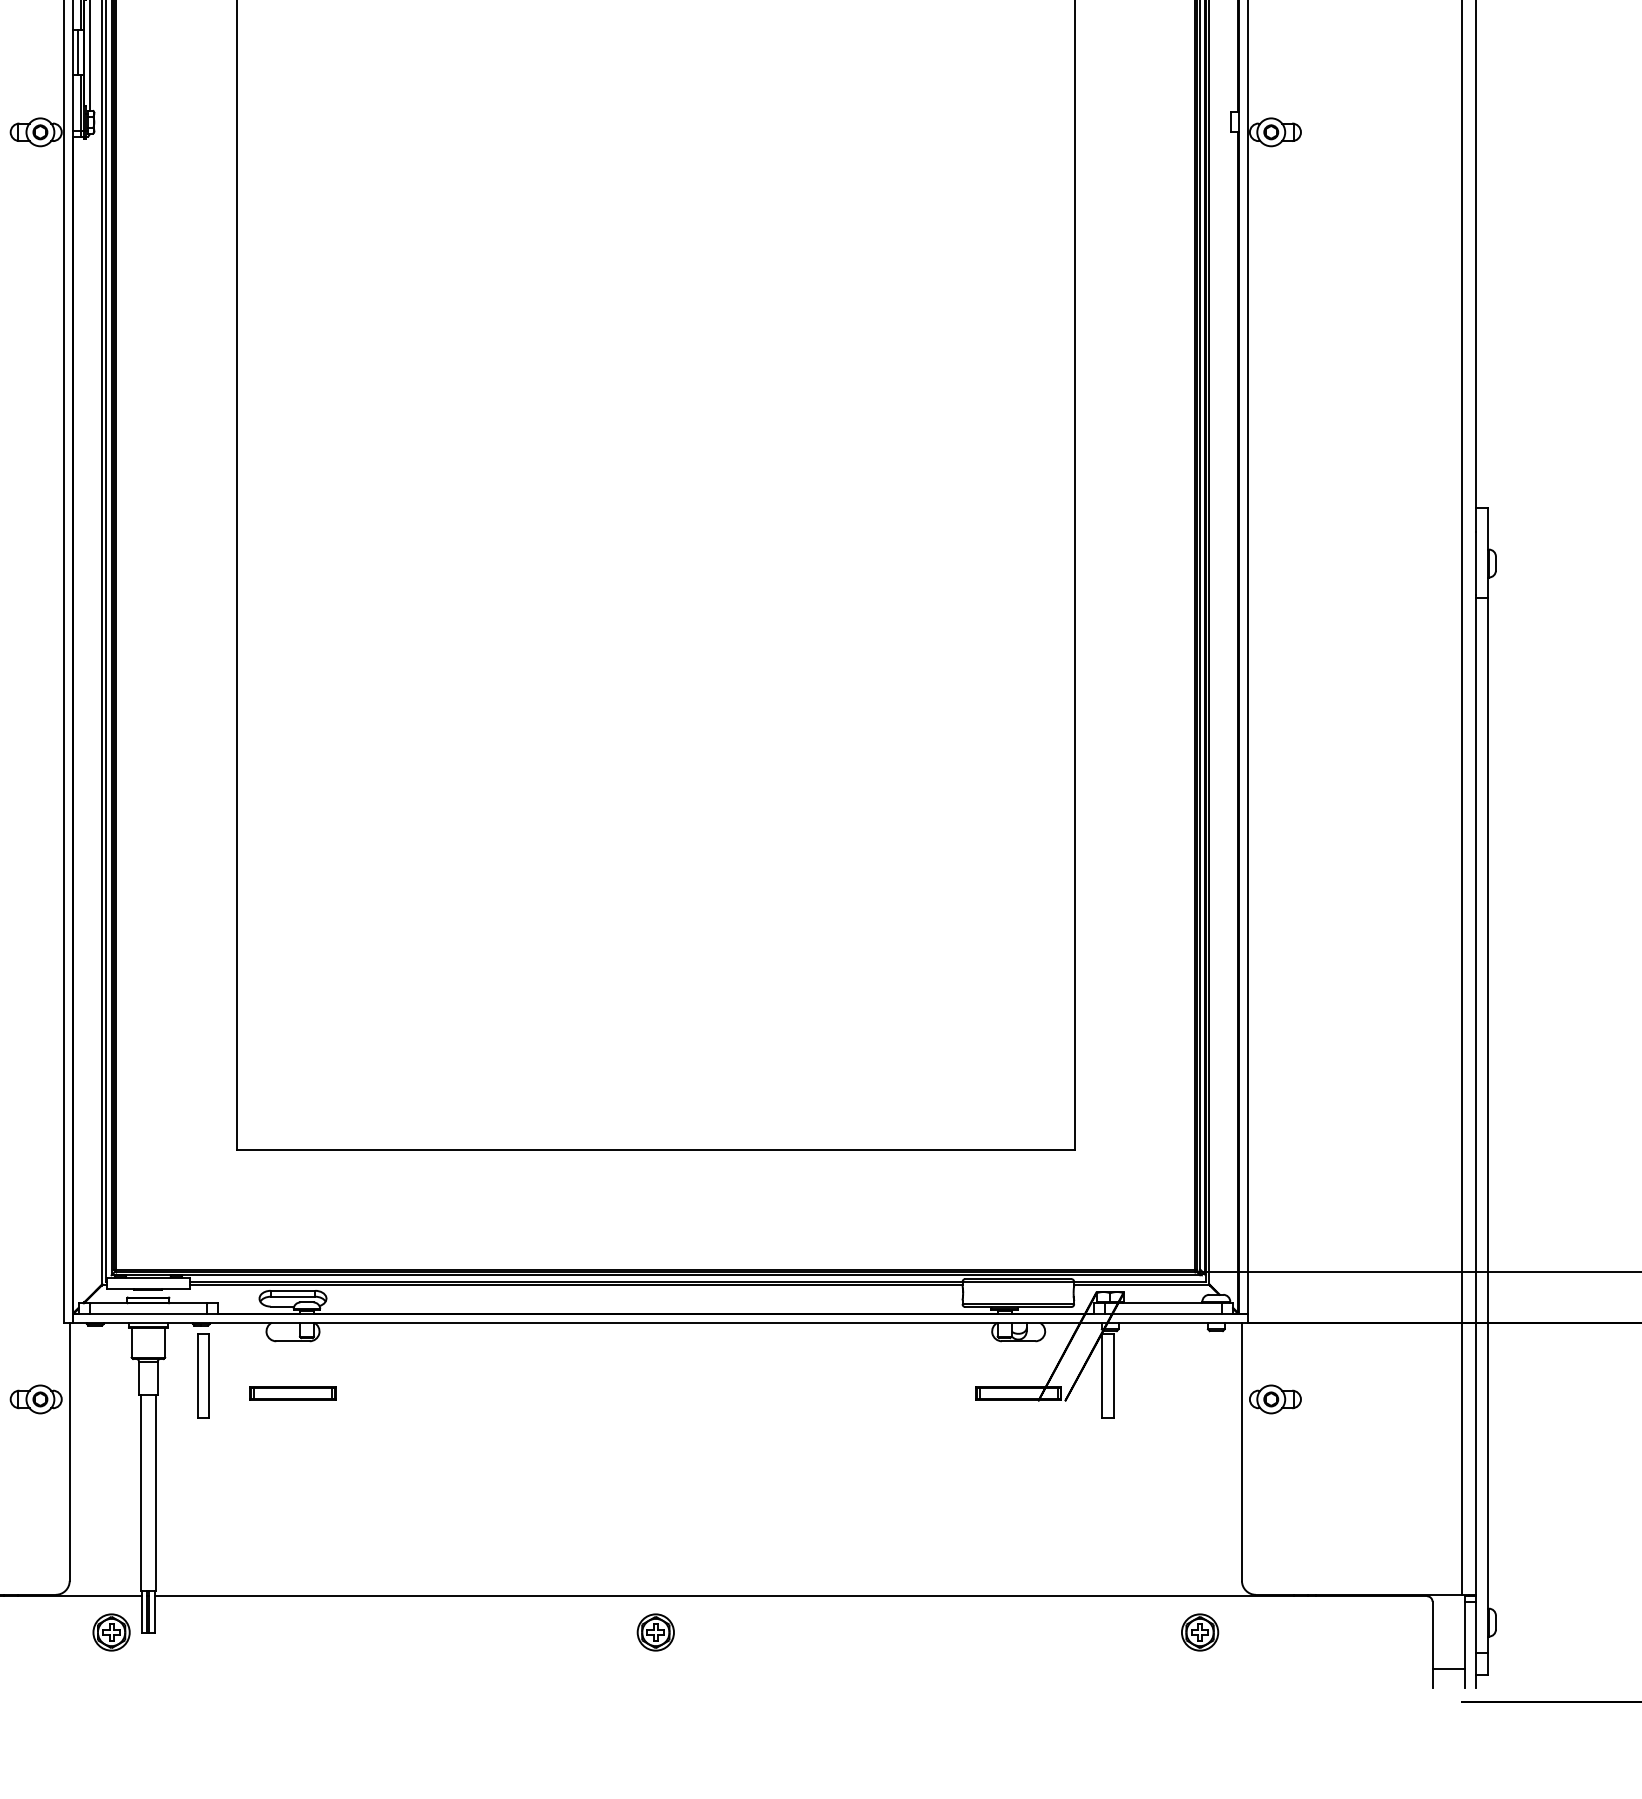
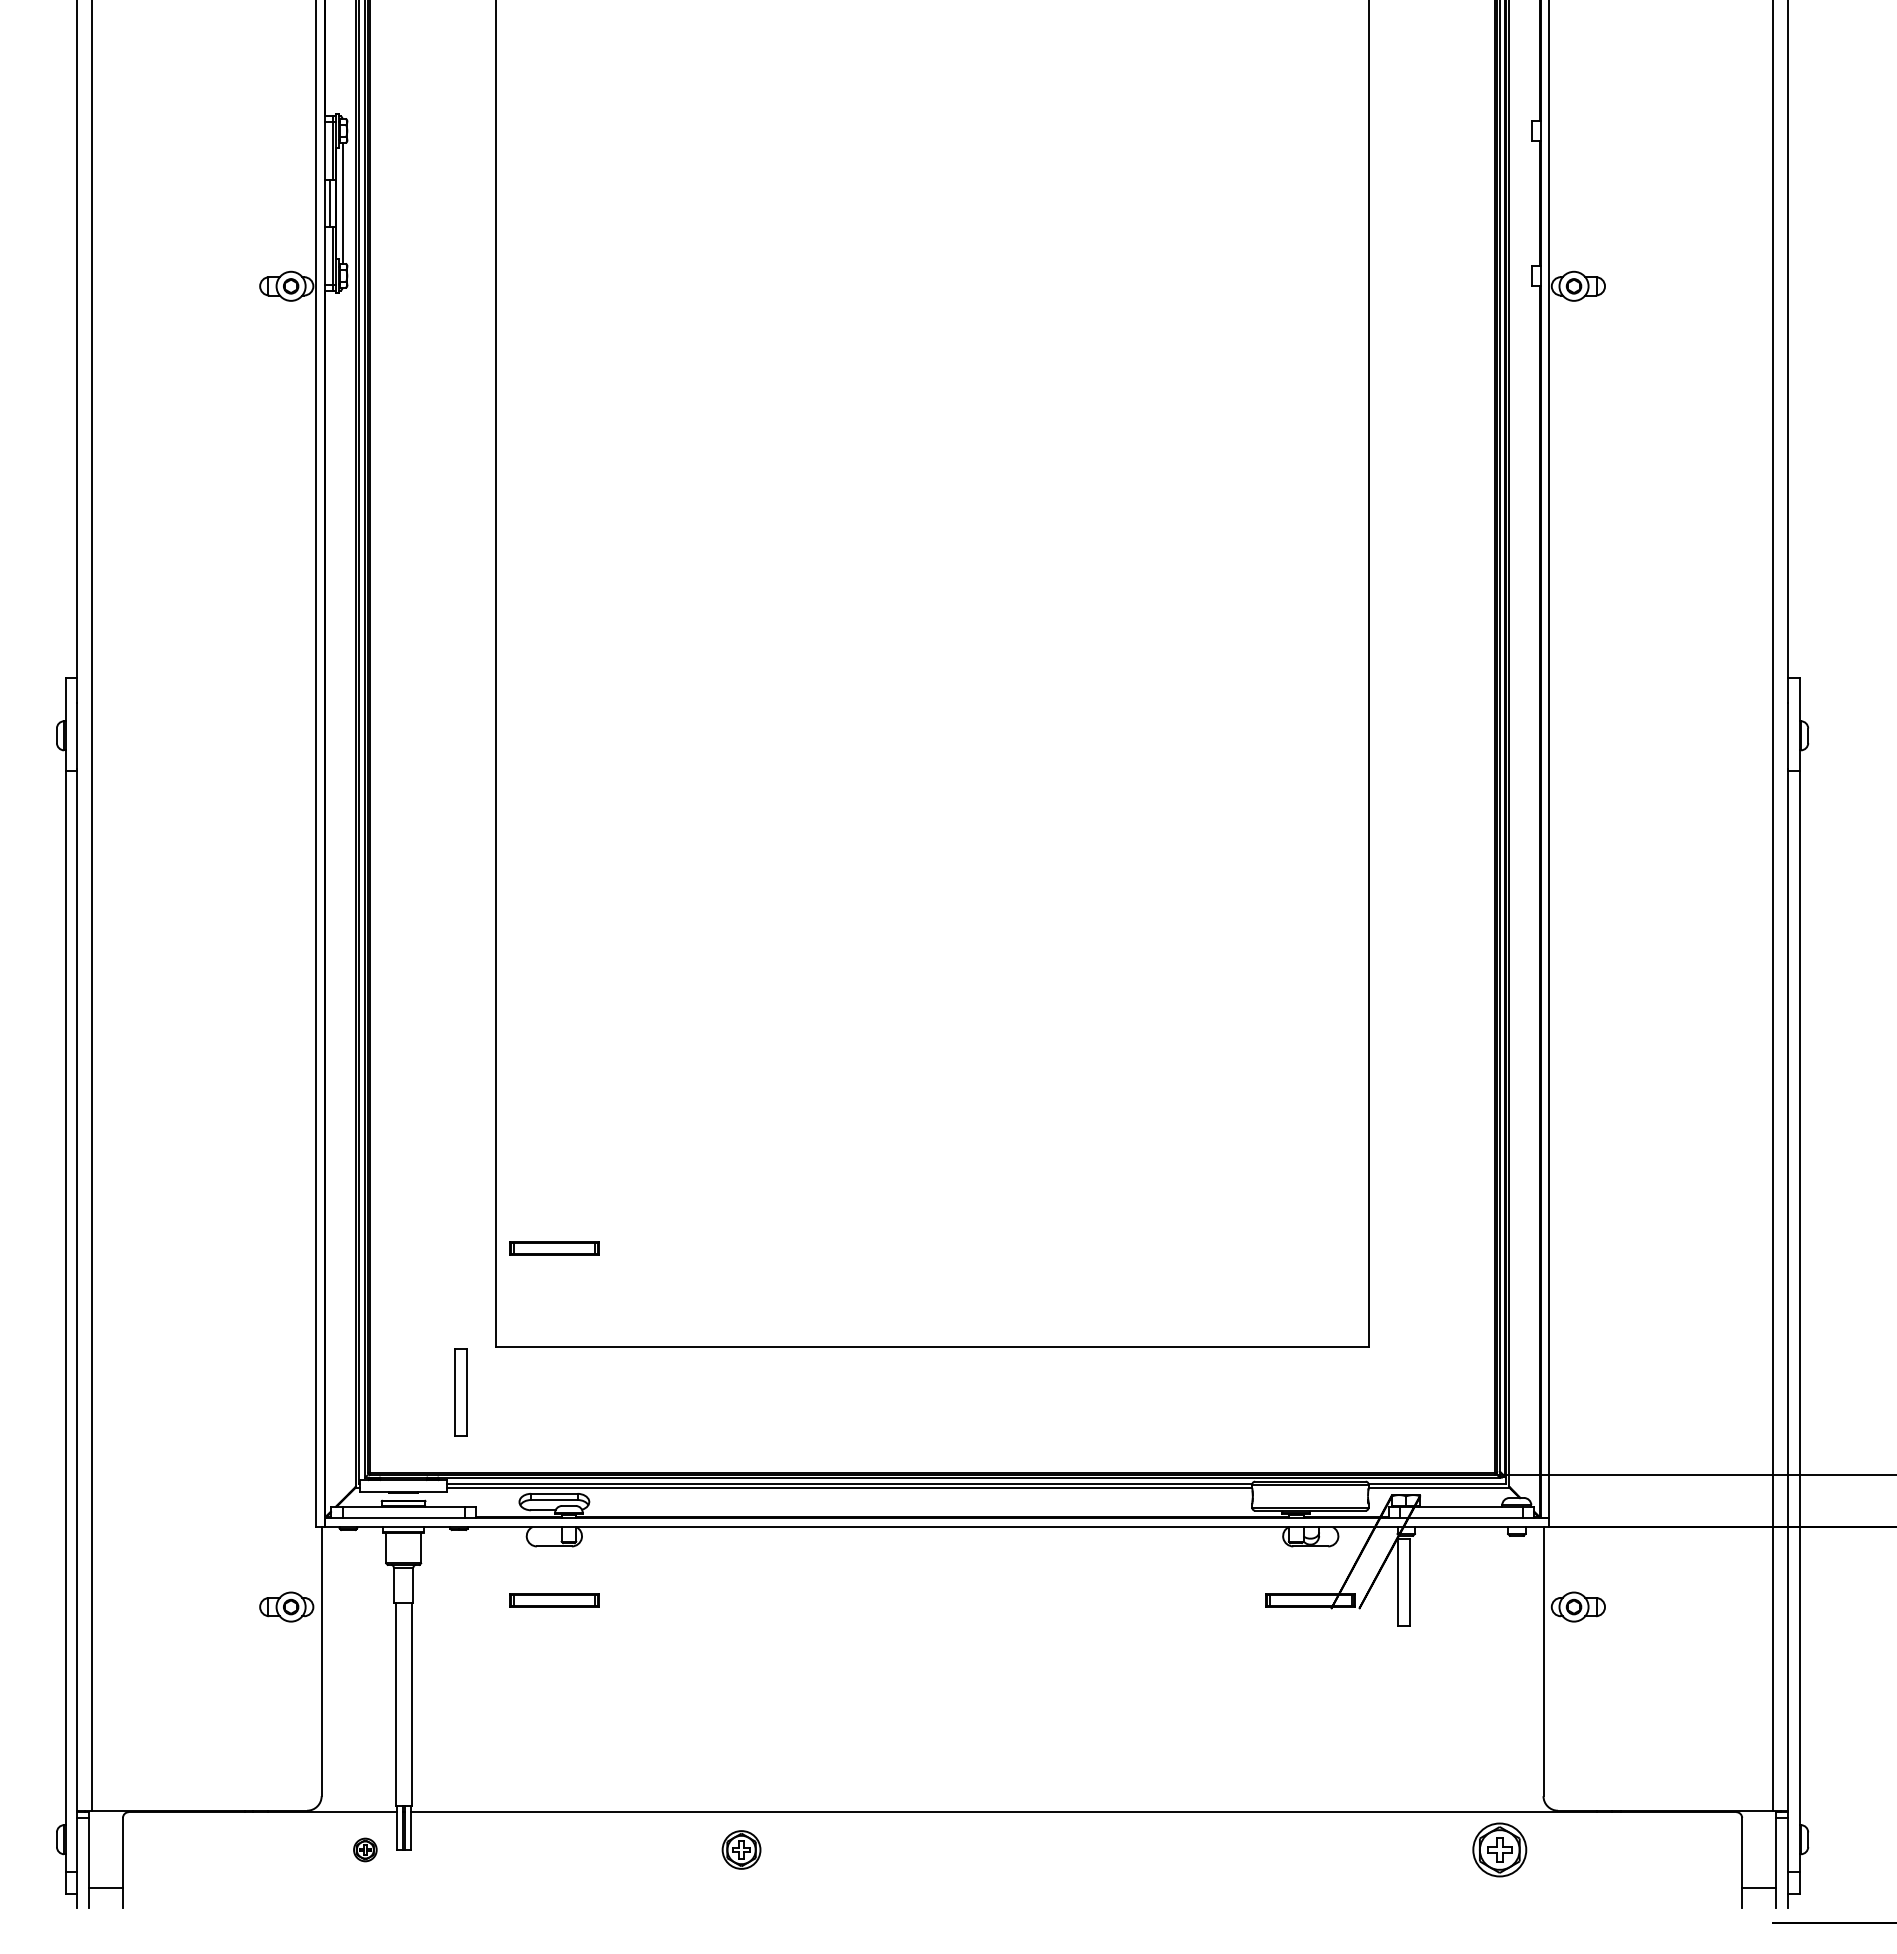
part: (293, 1055) -> (554, 1248), added
part: (202, 1375) -> (460, 1392), moved
part: (111, 1632) -> (365, 1849), size x0.6
part: (655, 1632) -> (741, 1849), moved
part: (1199, 1632) -> (1499, 1849), size x1.4

